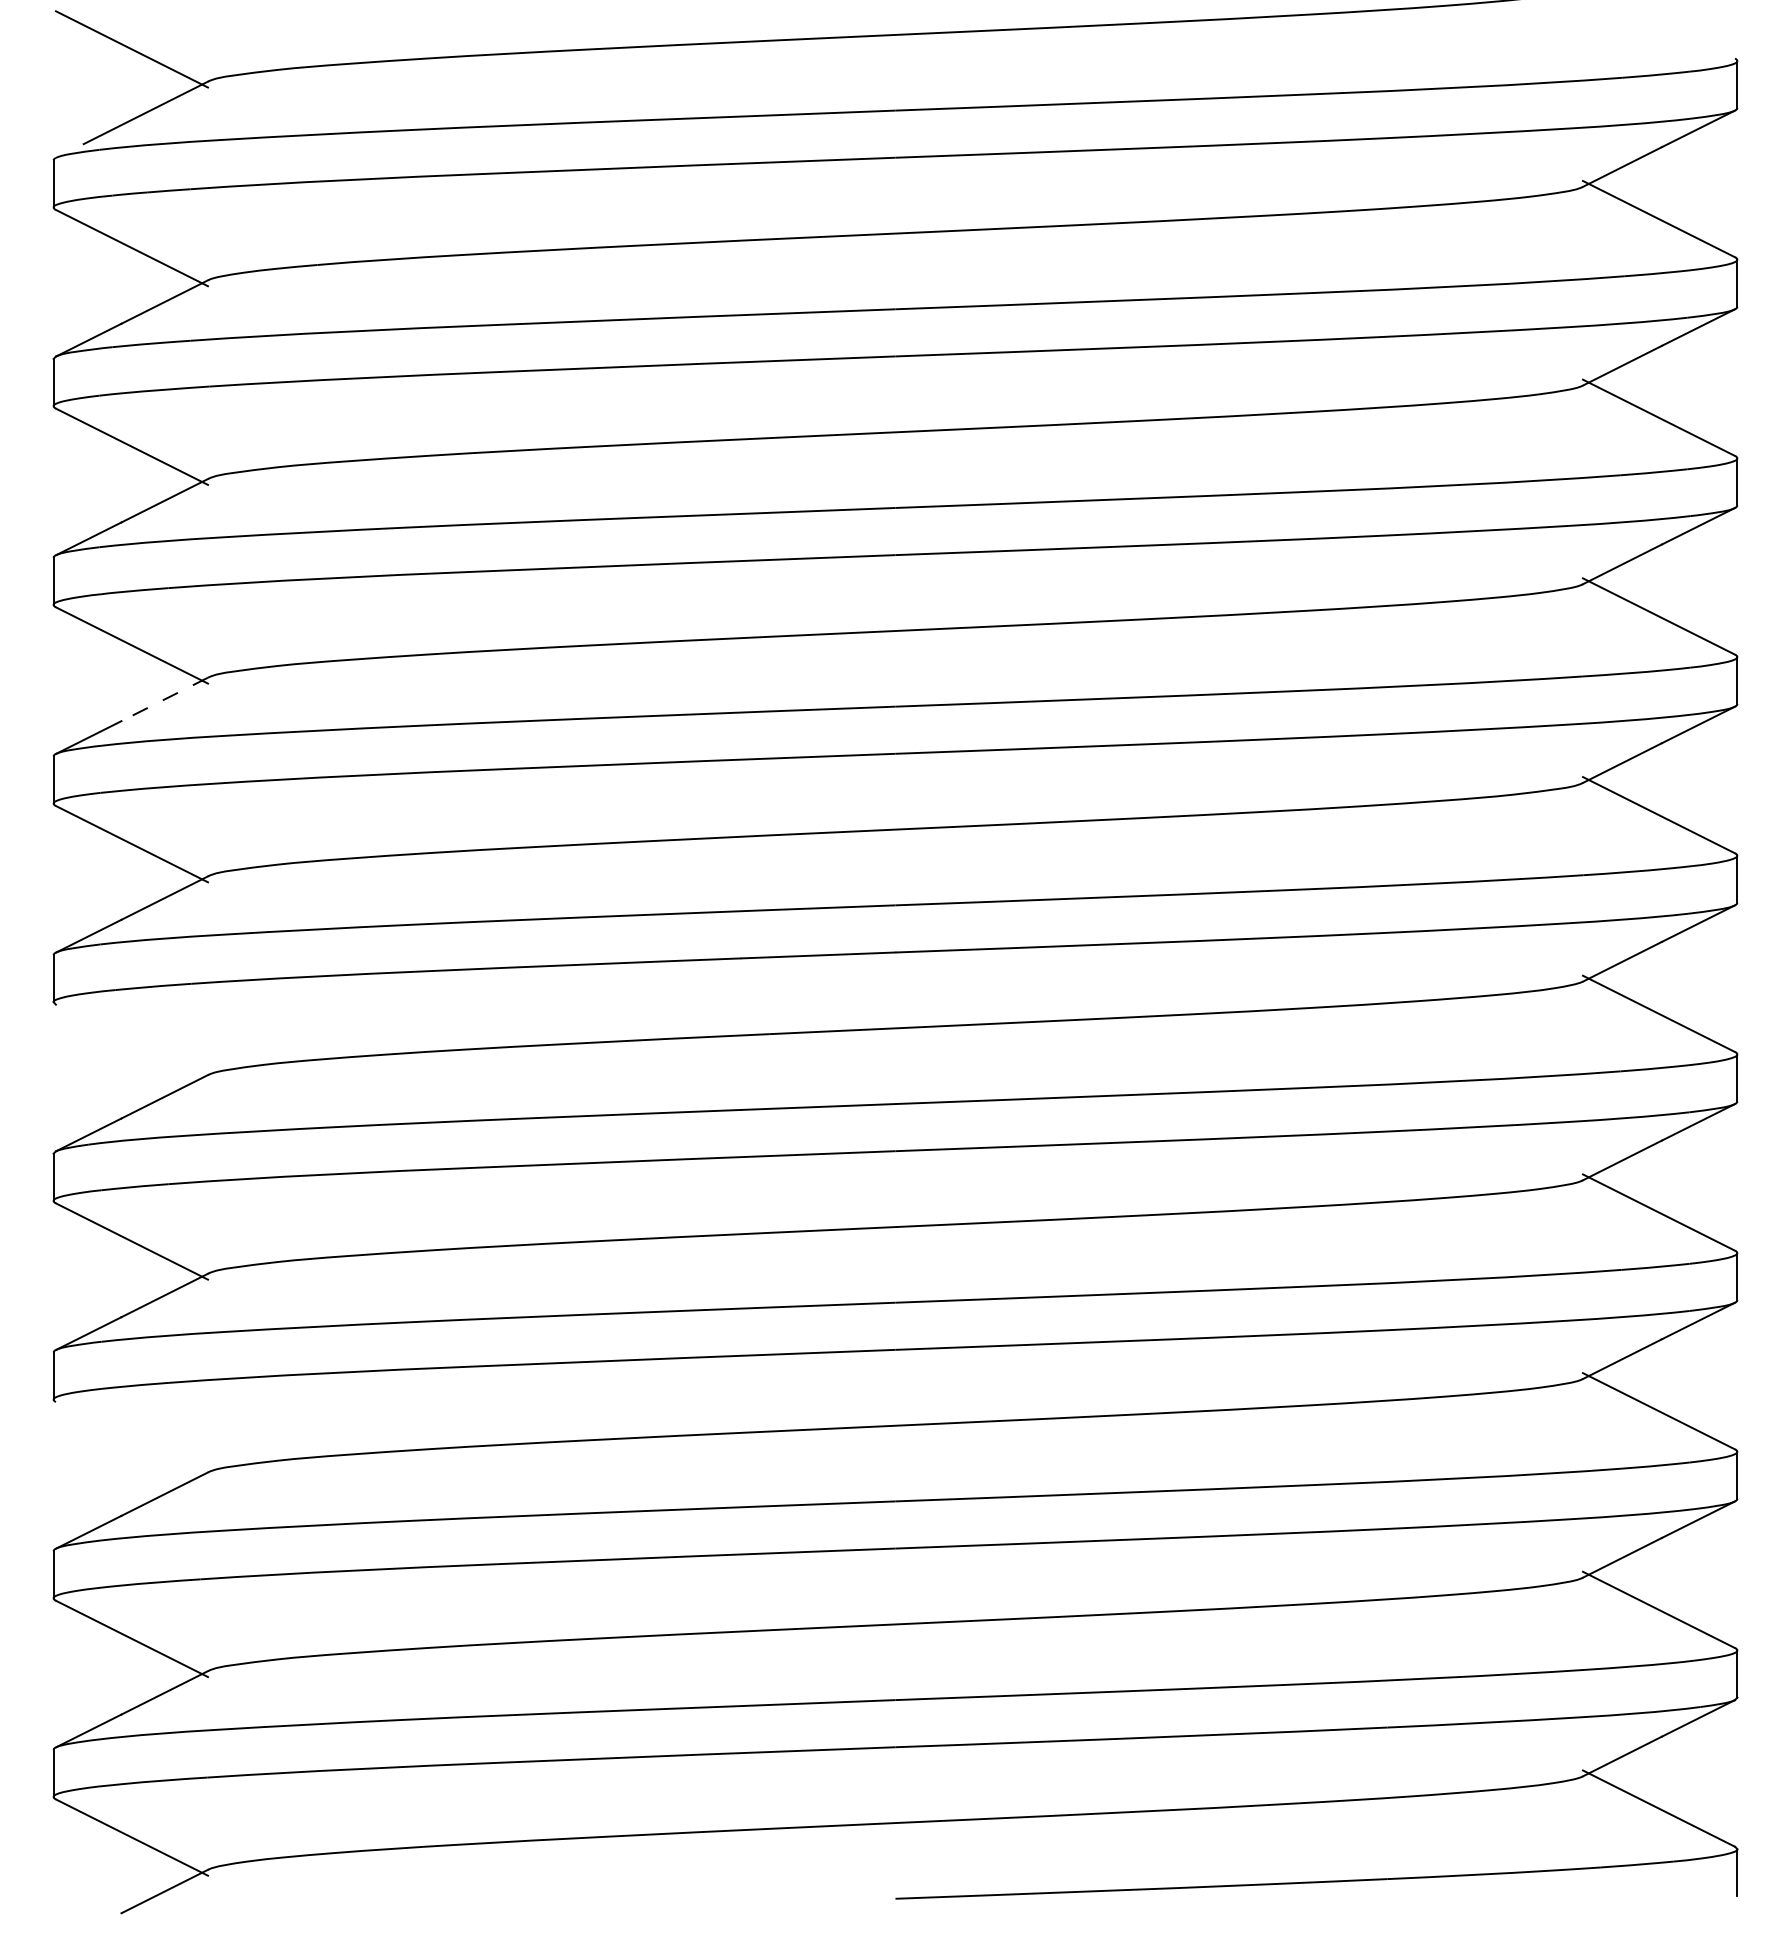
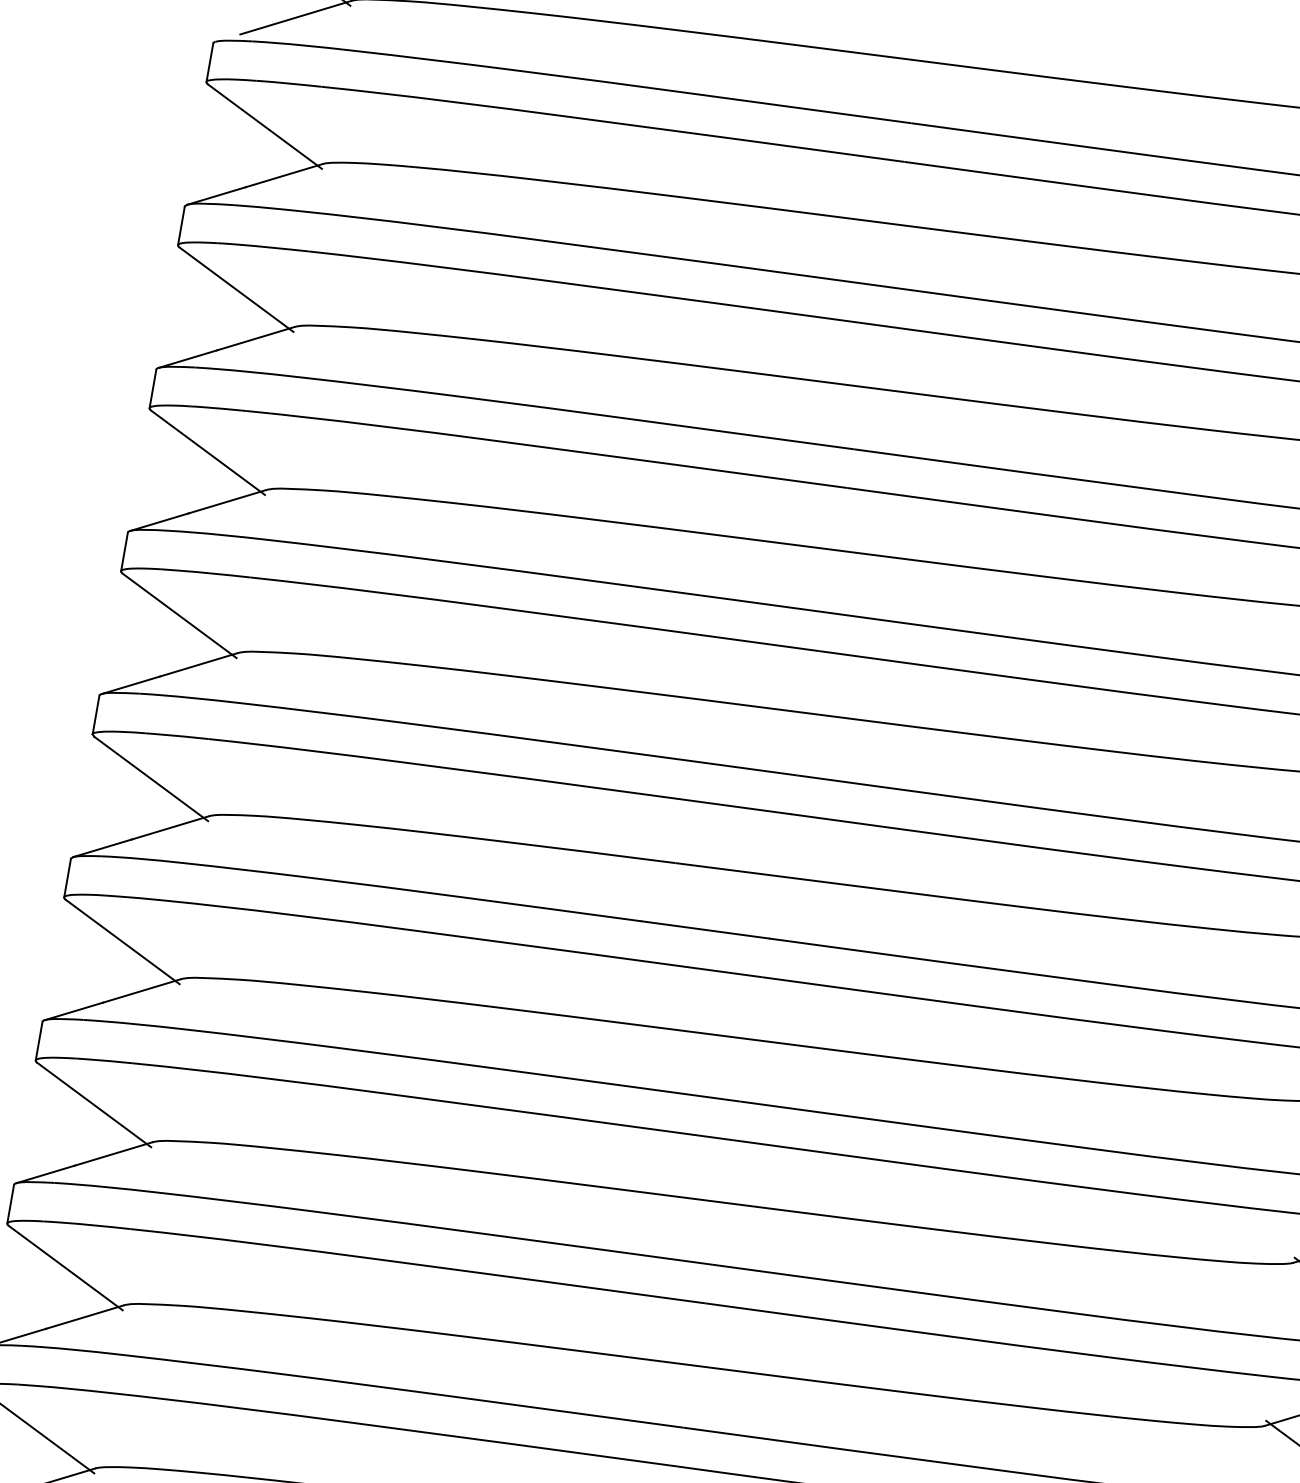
line: (164, 699) -> (227, 501), dashed -> solid
line: (131, 1042) -> (150, 778), added
line: (131, 1440) -> (93, 1105), added

